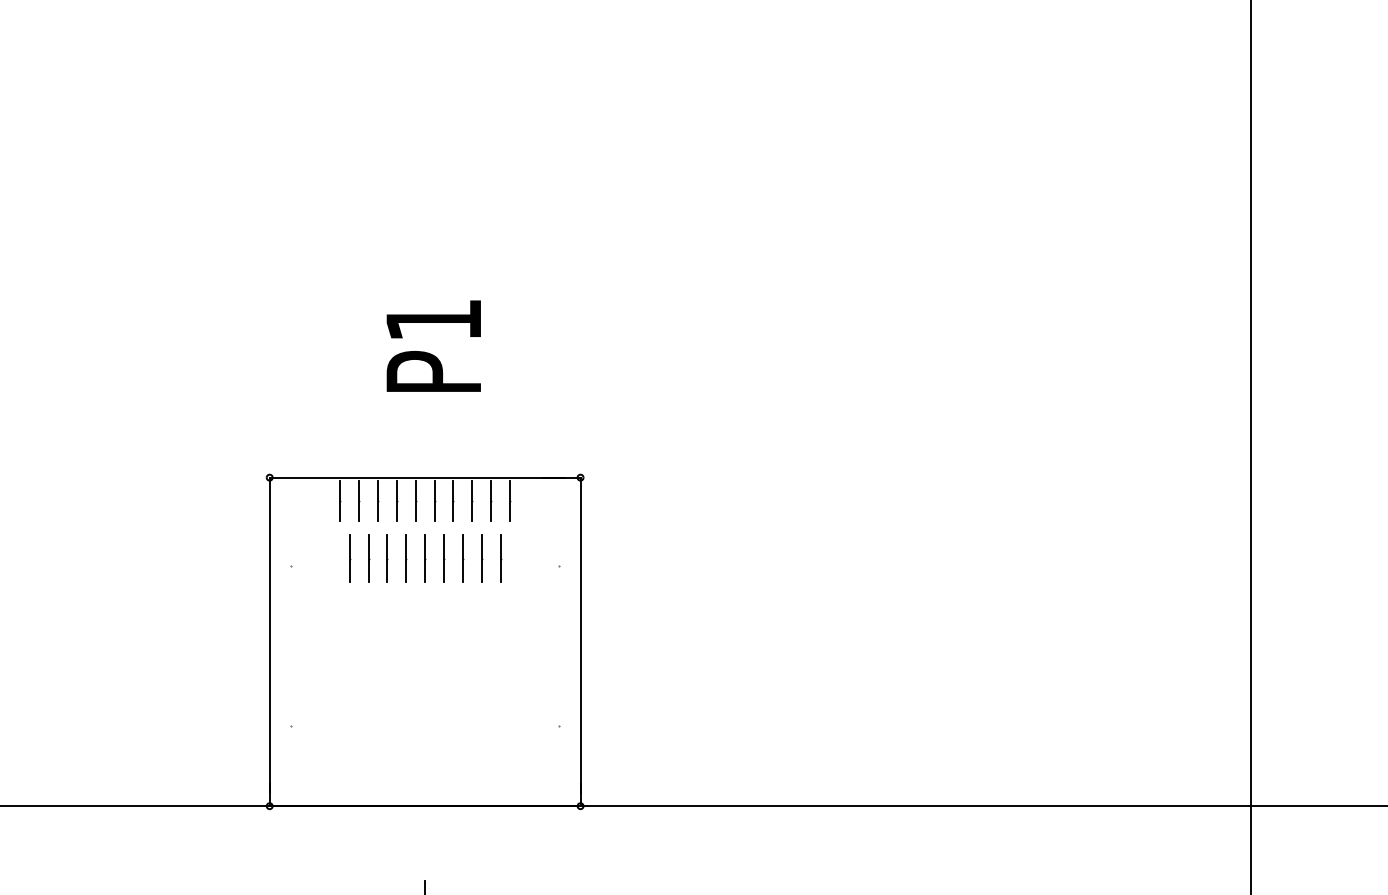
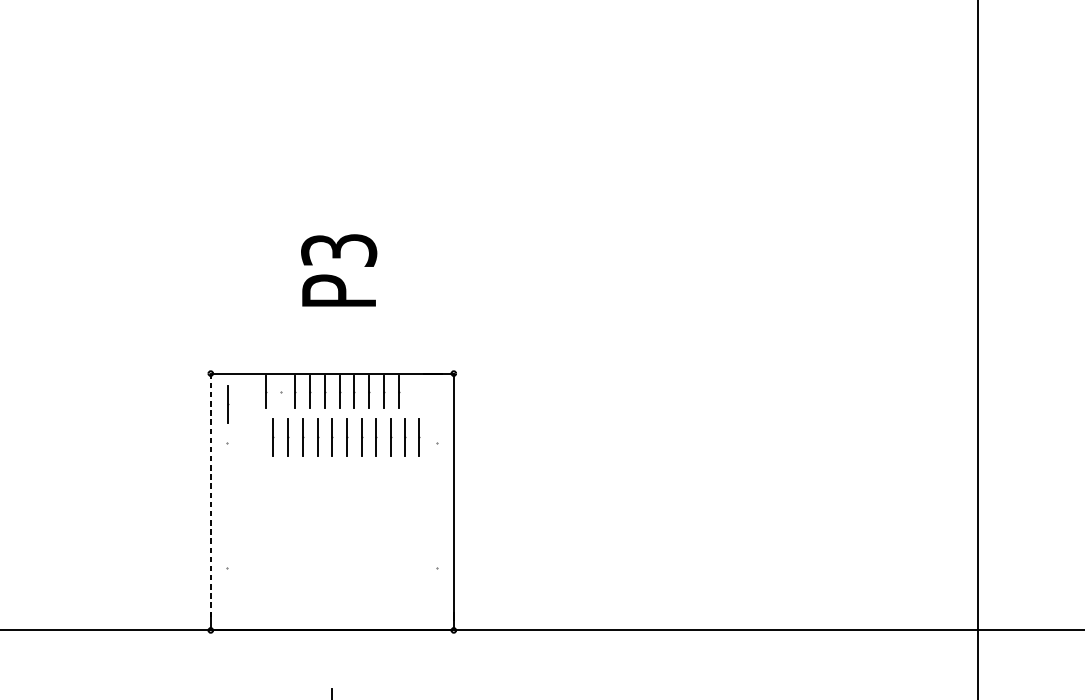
text: (433, 320) -> (338, 250), P1 -> P3
line: (359, 501) -> (280, 392), removed
line: (292, 516) -> (228, 403), added
line: (518, 558) -> (405, 436), added
line: (537, 558) -> (420, 436), added
line: (269, 635) -> (210, 496), solid -> dashed

